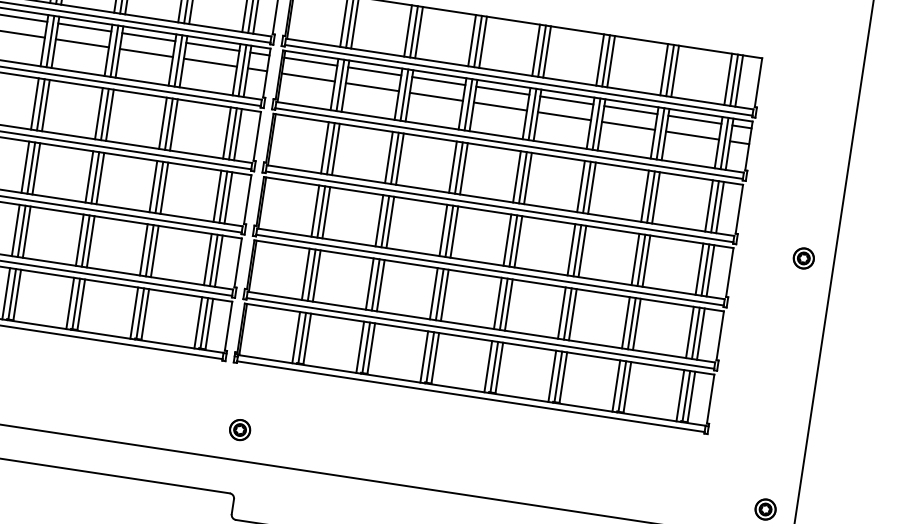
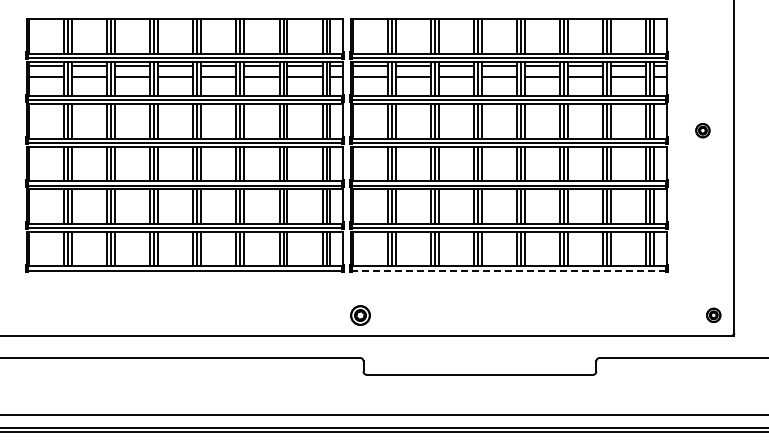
part: (803, 258) -> (702, 130), moved
line: (470, 396) -> (508, 270), solid -> dashed
part: (240, 428) -> (360, 314), size x1.4

